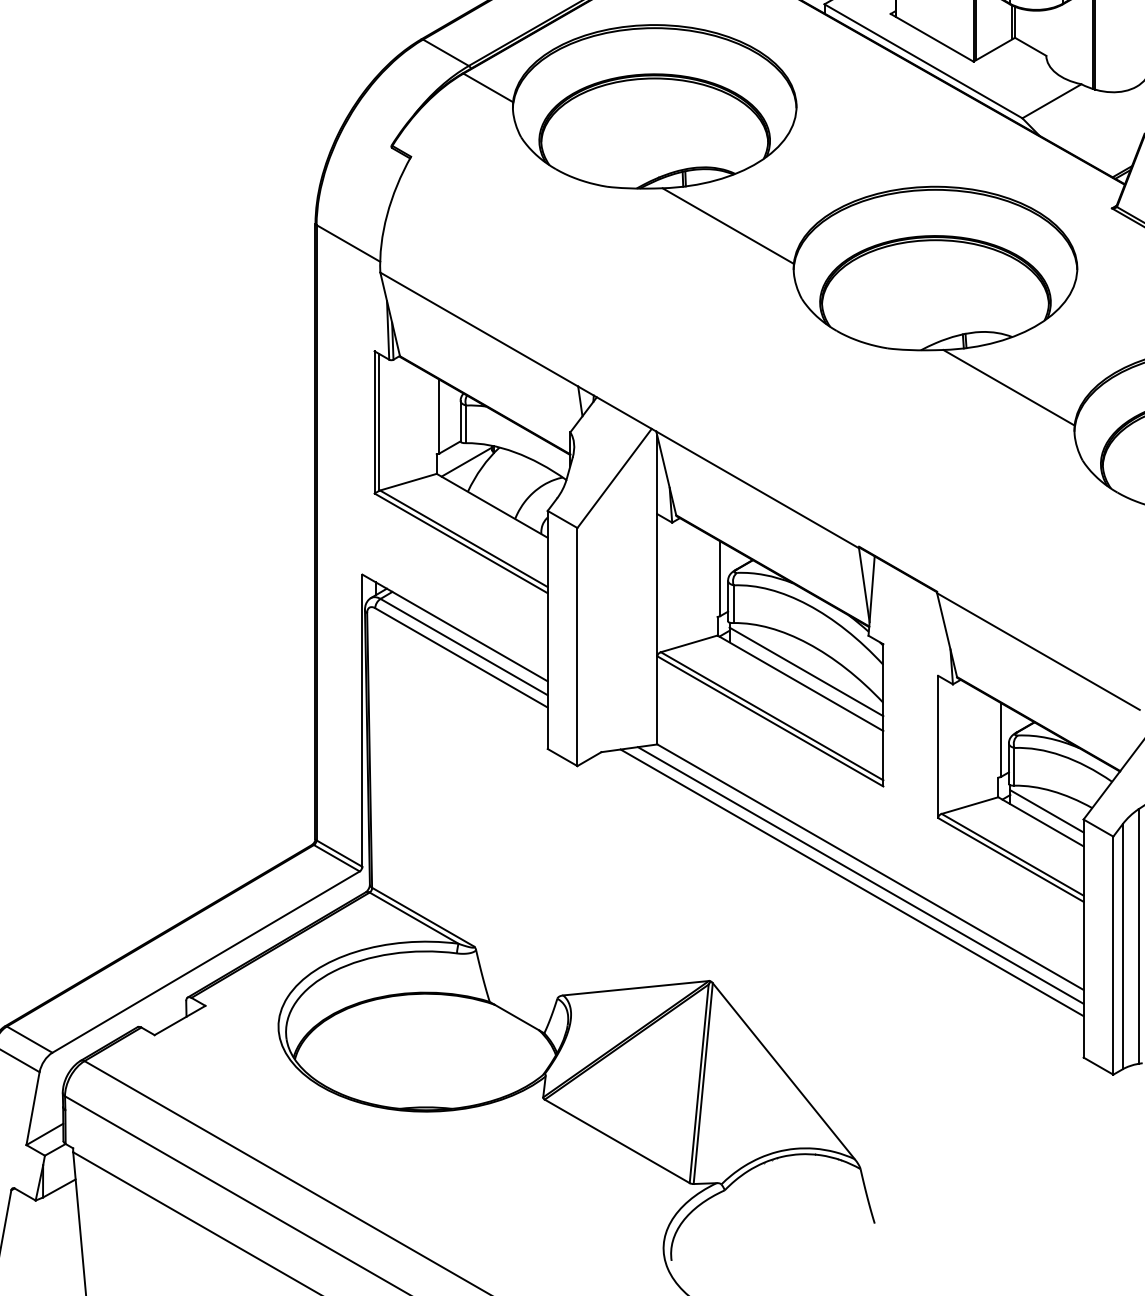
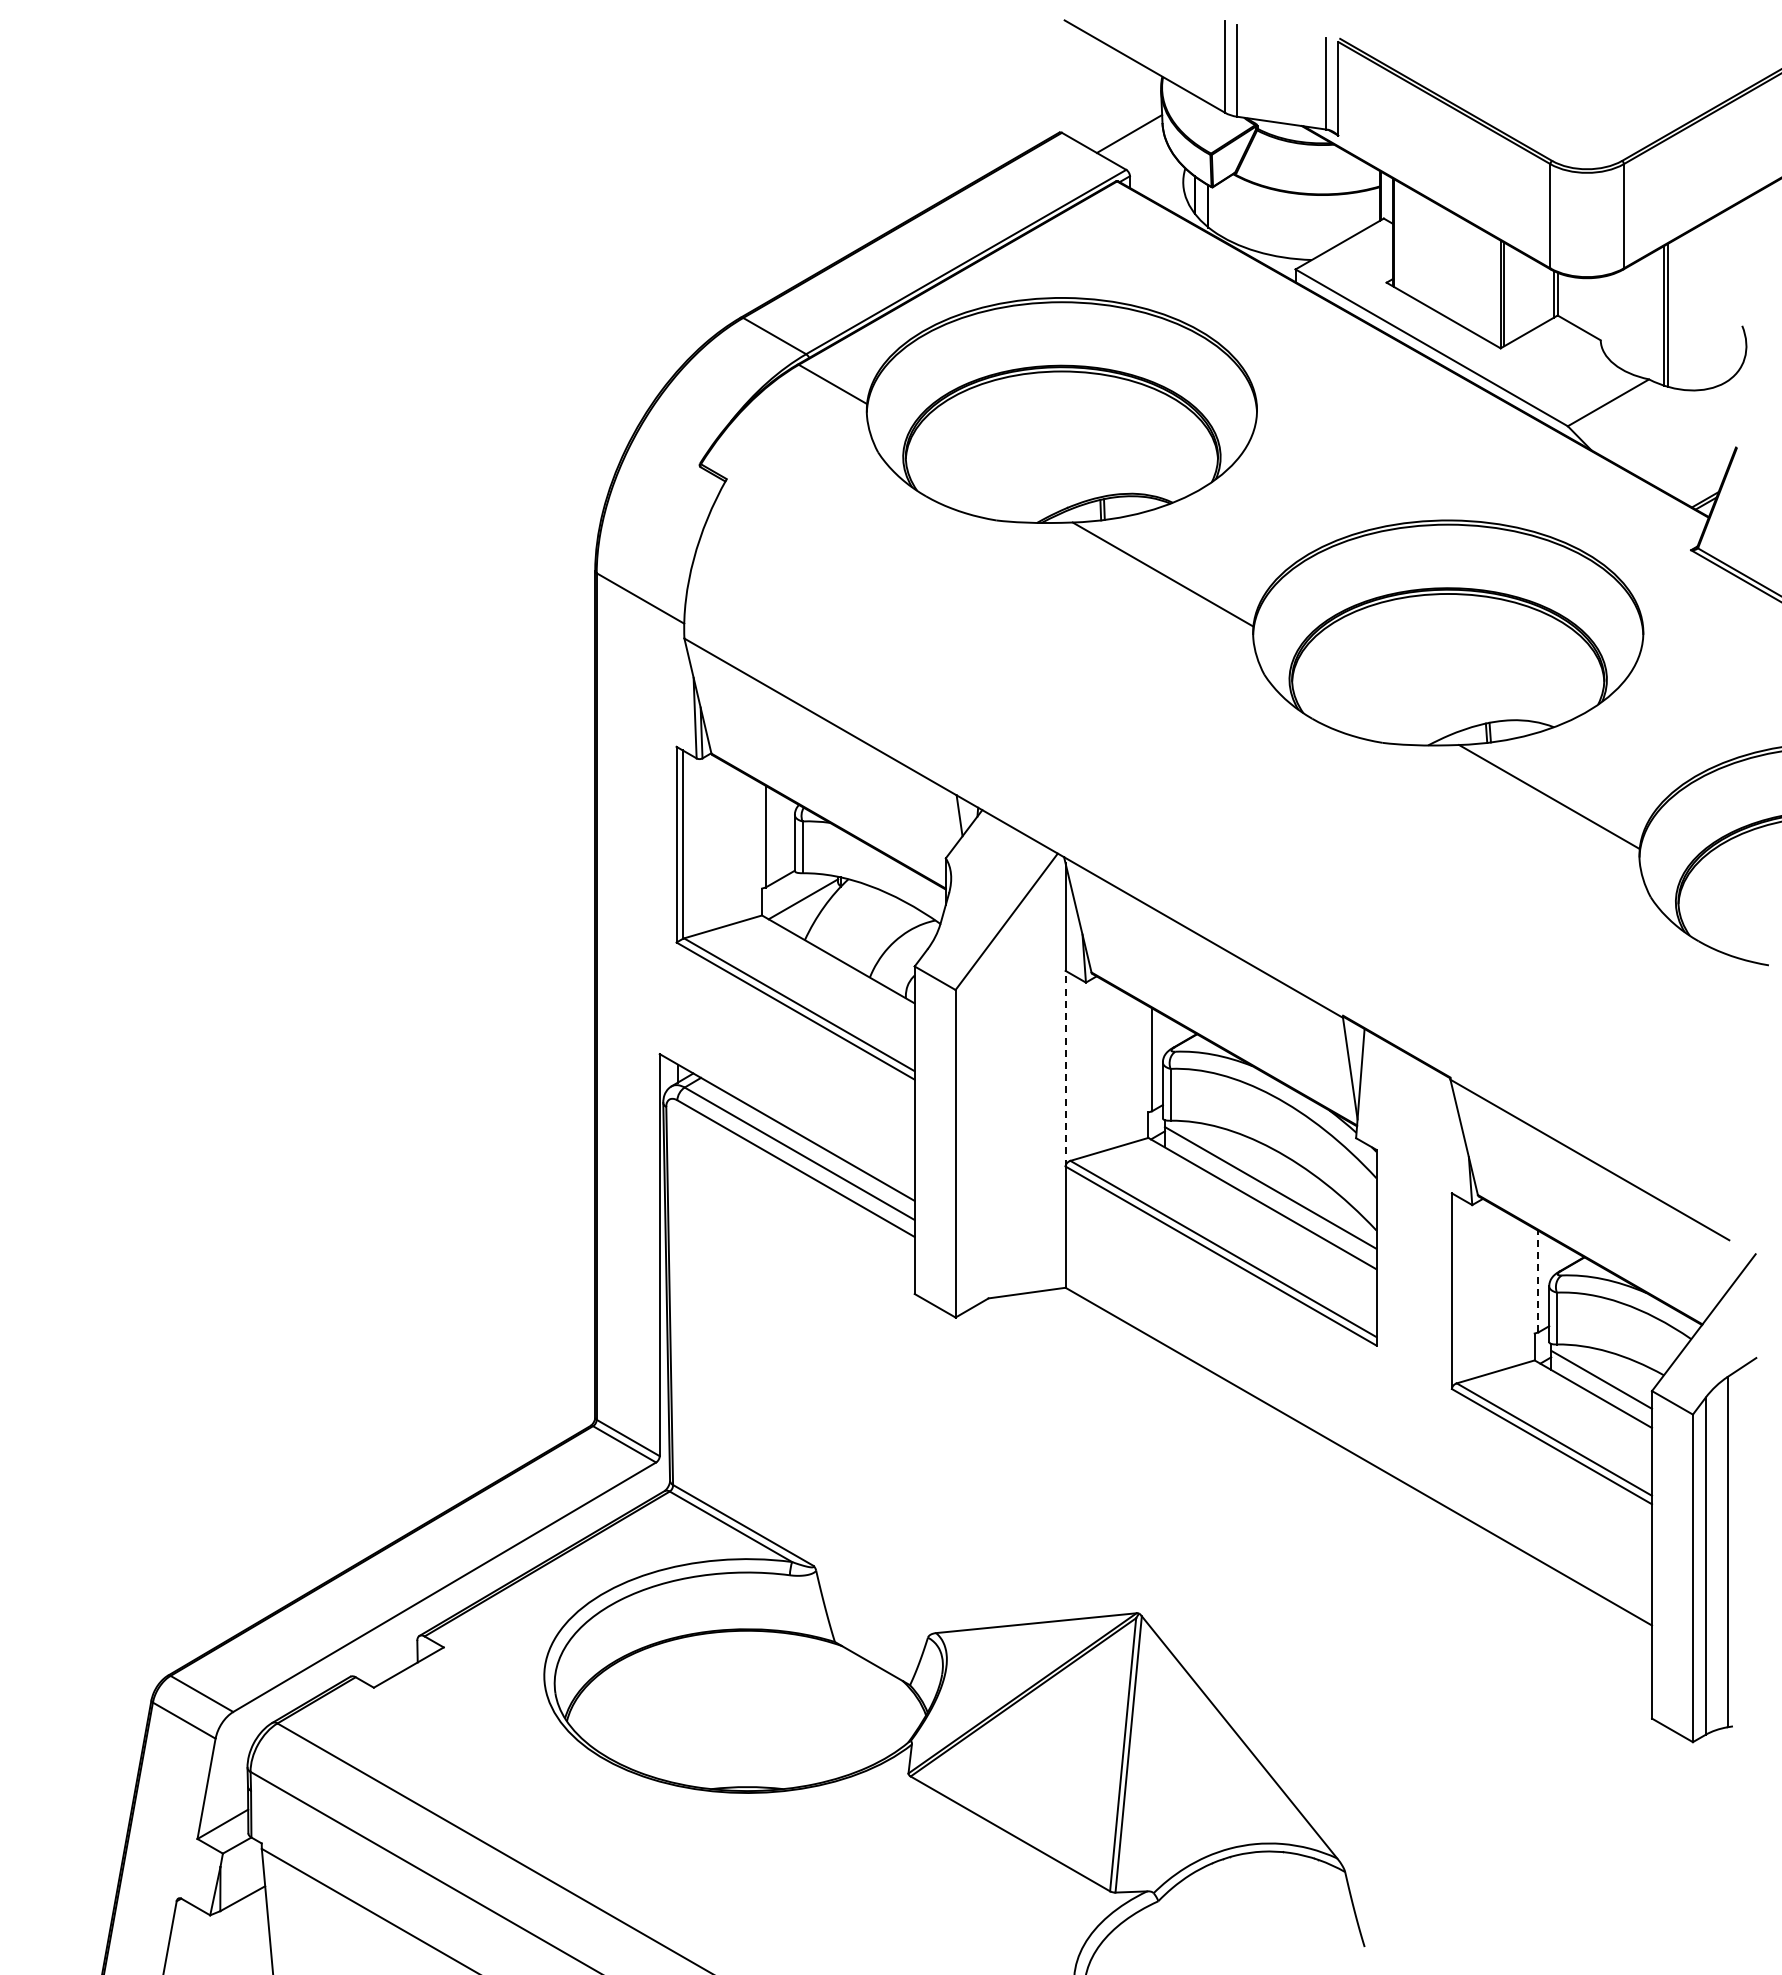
line: (657, 585) -> (1065, 1068), solid -> dashed
line: (1001, 739) -> (1538, 1281), solid -> dashed
line: (860, 875) -> (1345, 1467), removed
line: (852, 882) -> (1333, 1477), removed

